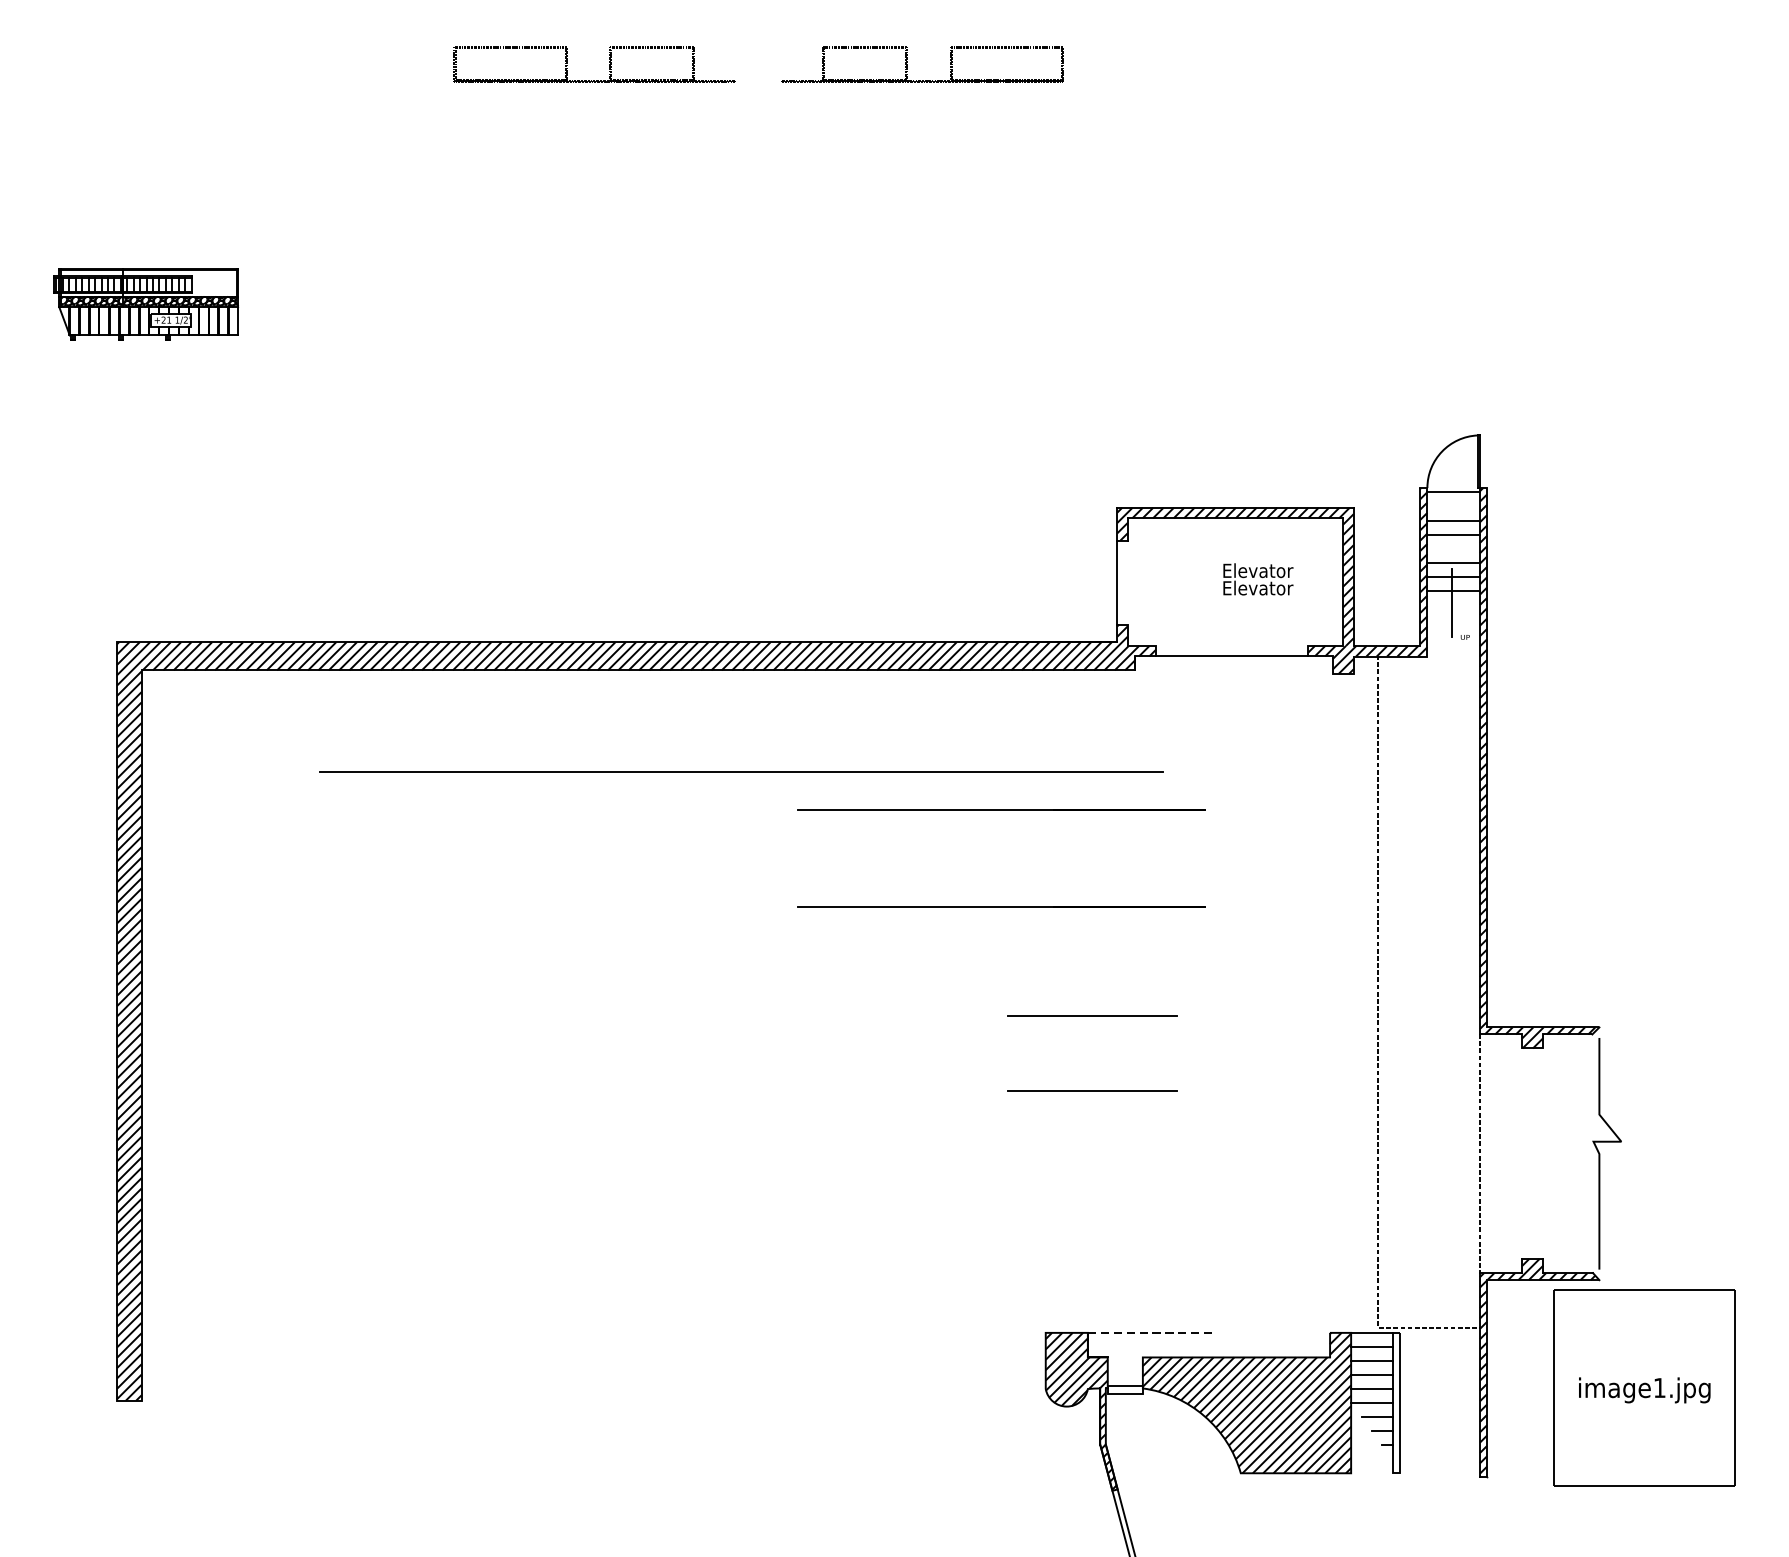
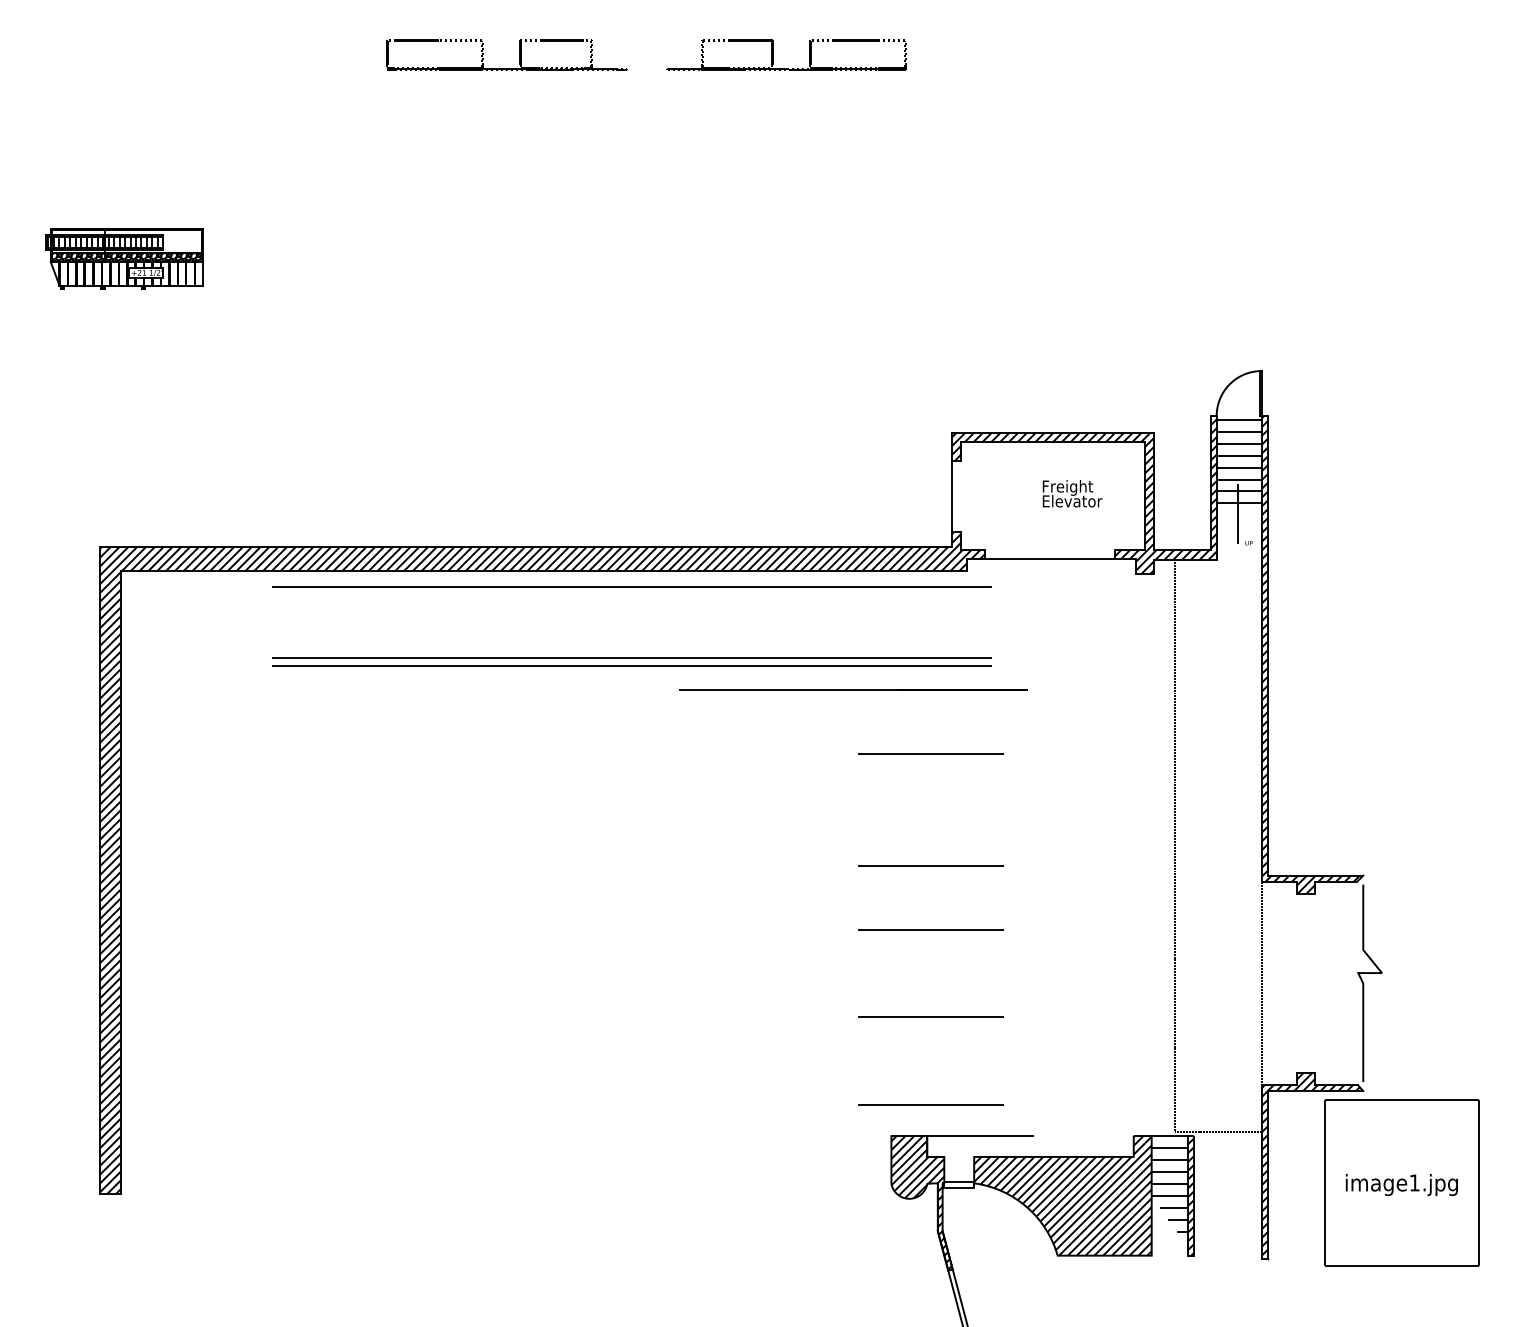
line: (1452, 506) -> (1238, 431), added
line: (1452, 548) -> (1238, 467), added
text: (1259, 571) -> (1073, 487), Elevator -> Freight
line: (740, 688) -> (631, 586), added
line: (740, 782) -> (631, 666), added
line: (1091, 885) -> (930, 754), added
line: (1001, 906) -> (853, 772), removed
line: (1091, 1193) -> (930, 1017), added
line: (1091, 1297) -> (930, 1105), added
line: (1150, 1333) -> (980, 1136), dashed -> solid
hatch: (1396, 1402) -> (1190, 1195), added

